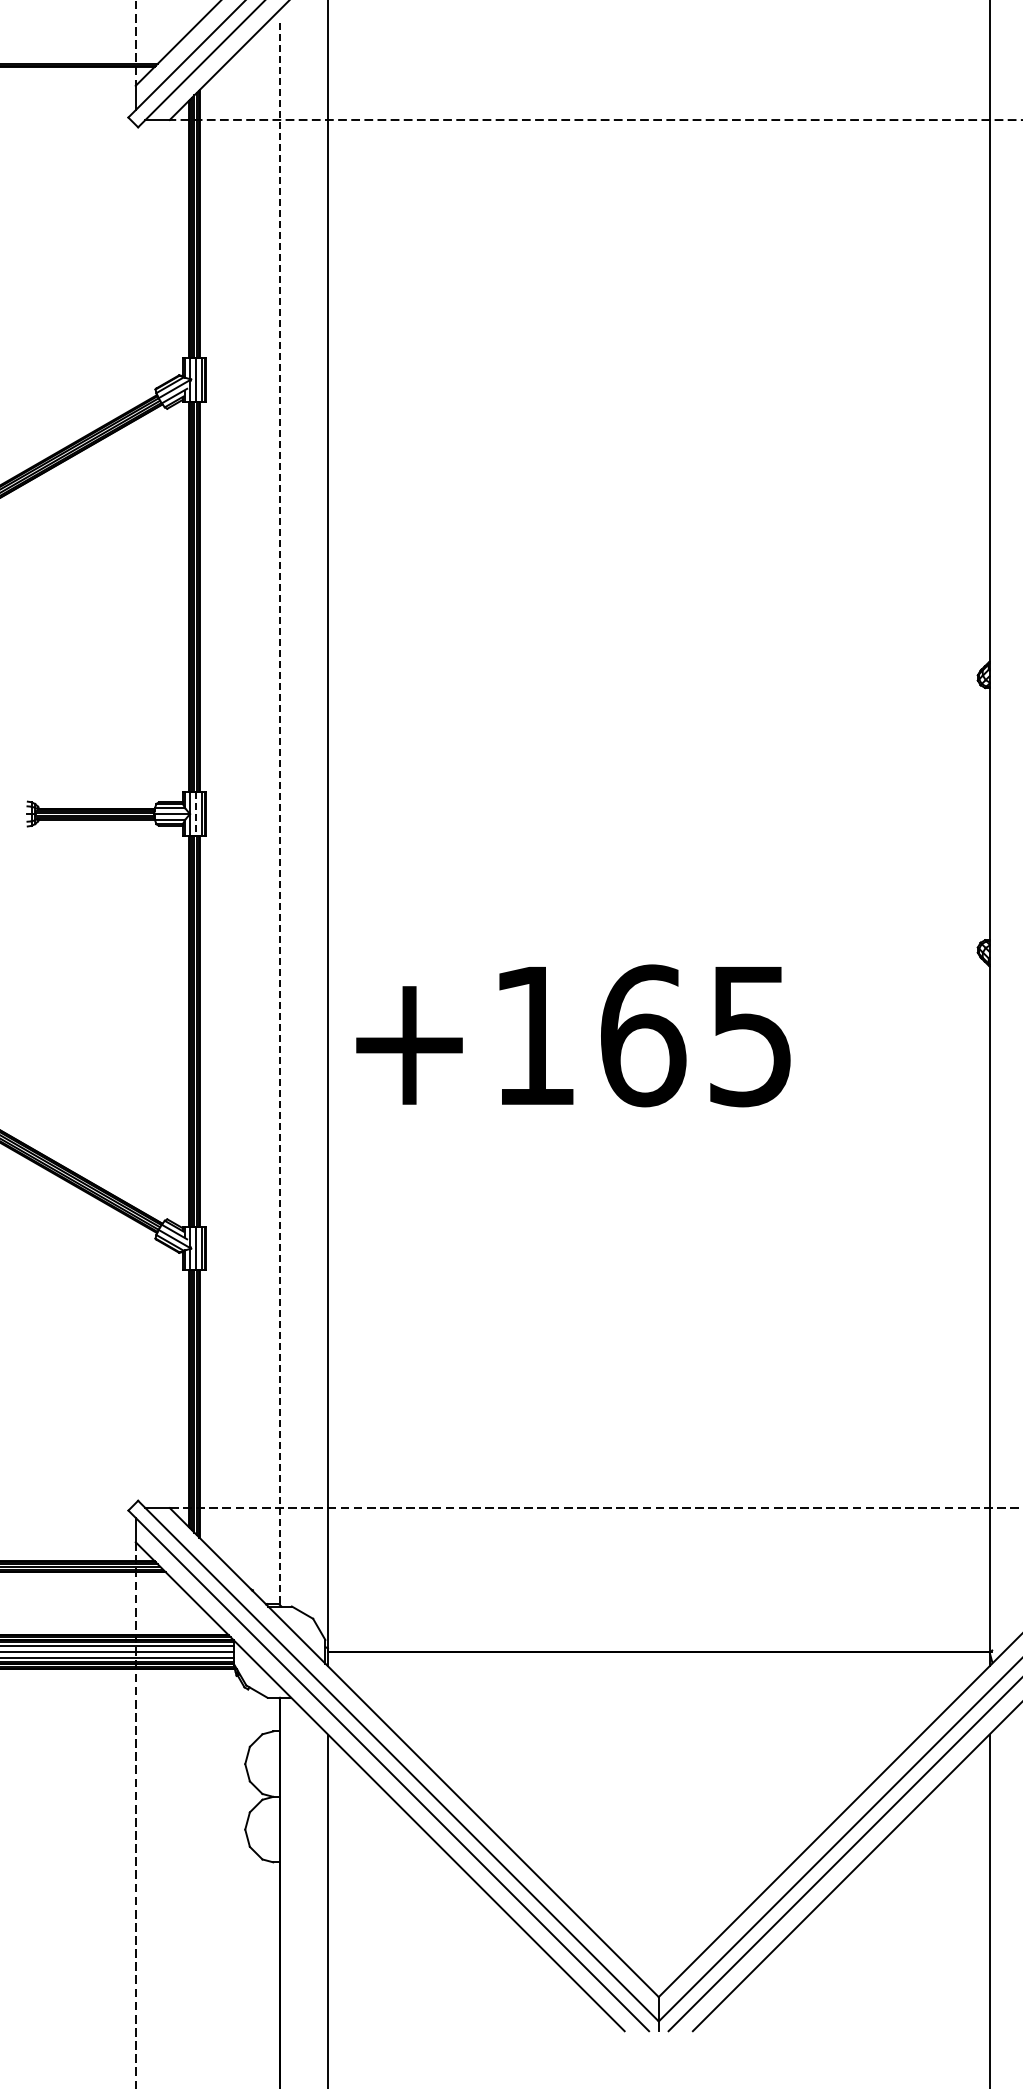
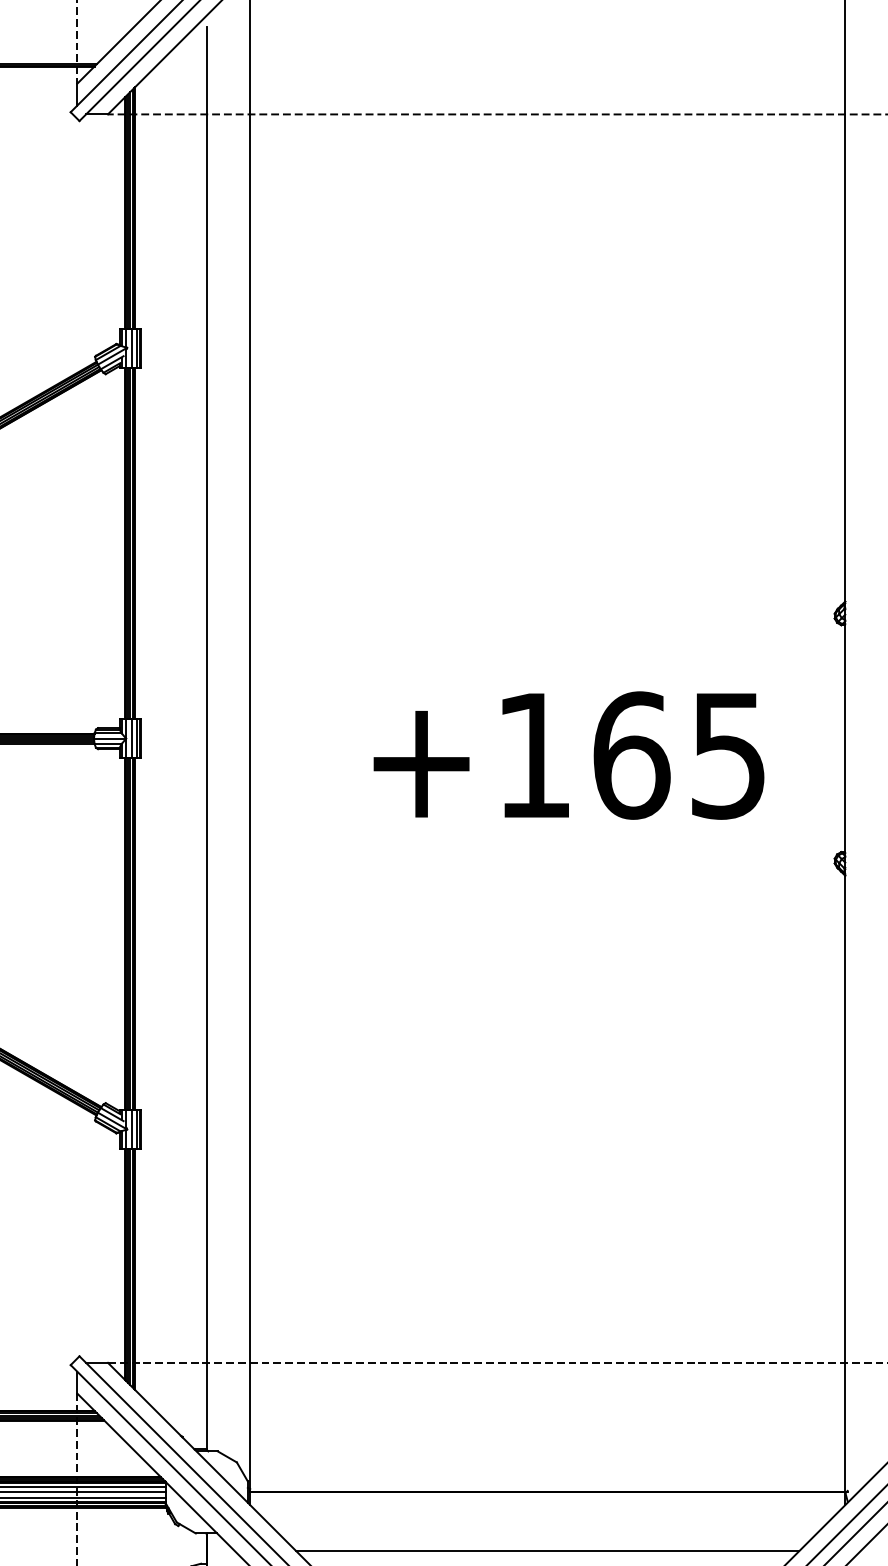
line: (195, 814) -> (131, 739), dashed -> solid
line: (279, 814) -> (206, 739), dashed -> solid
text: (573, 1035) -> (569, 755), moved
line: (658, 1717) -> (547, 1551), added

